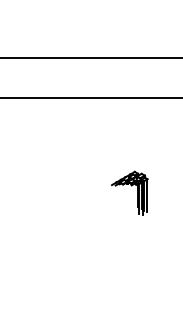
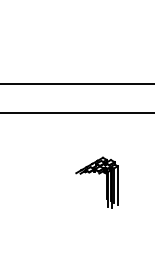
part: (130, 193) -> (97, 182), size x1.6

